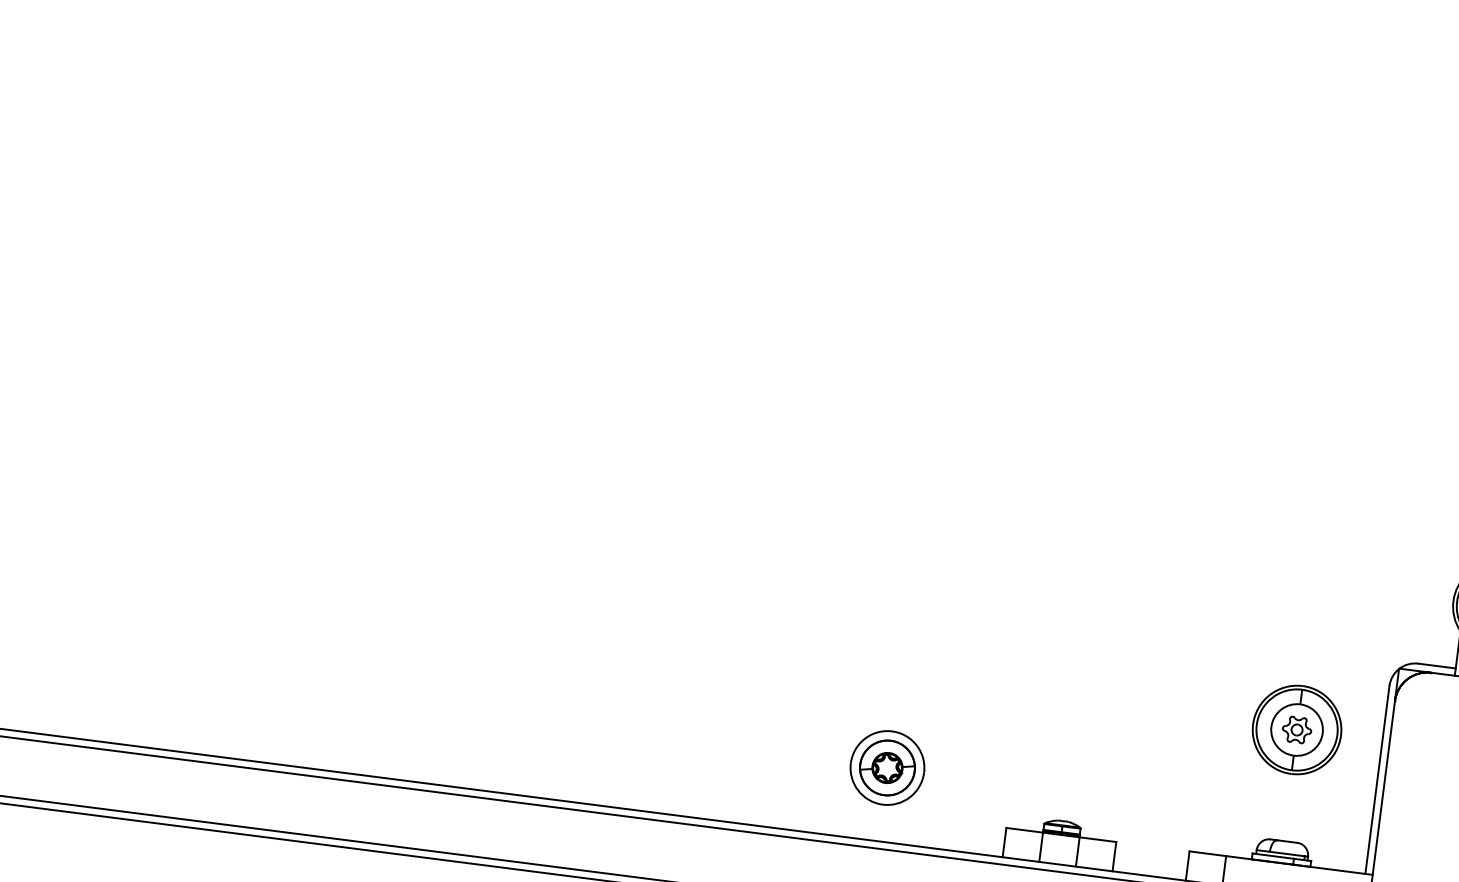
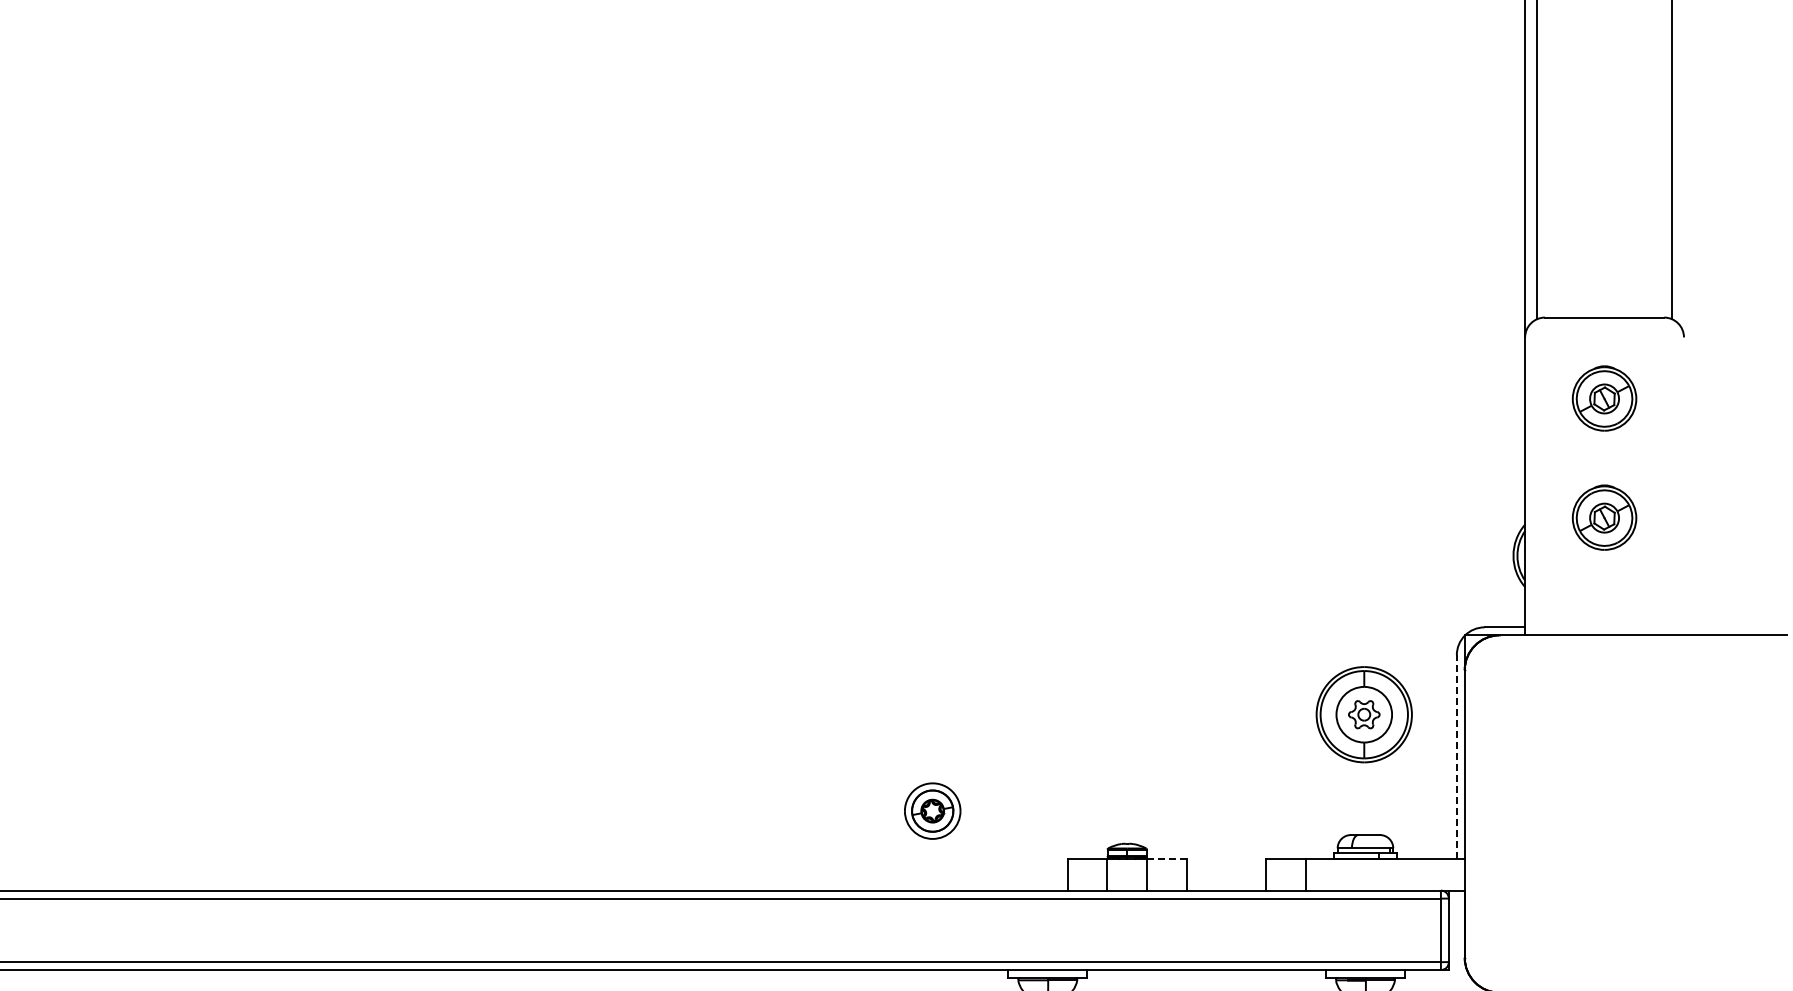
part: (887, 767) -> (932, 810), size x0.7
line: (1377, 780) -> (1456, 757), solid -> dashed
line: (1097, 839) -> (1166, 858), solid -> dashed

